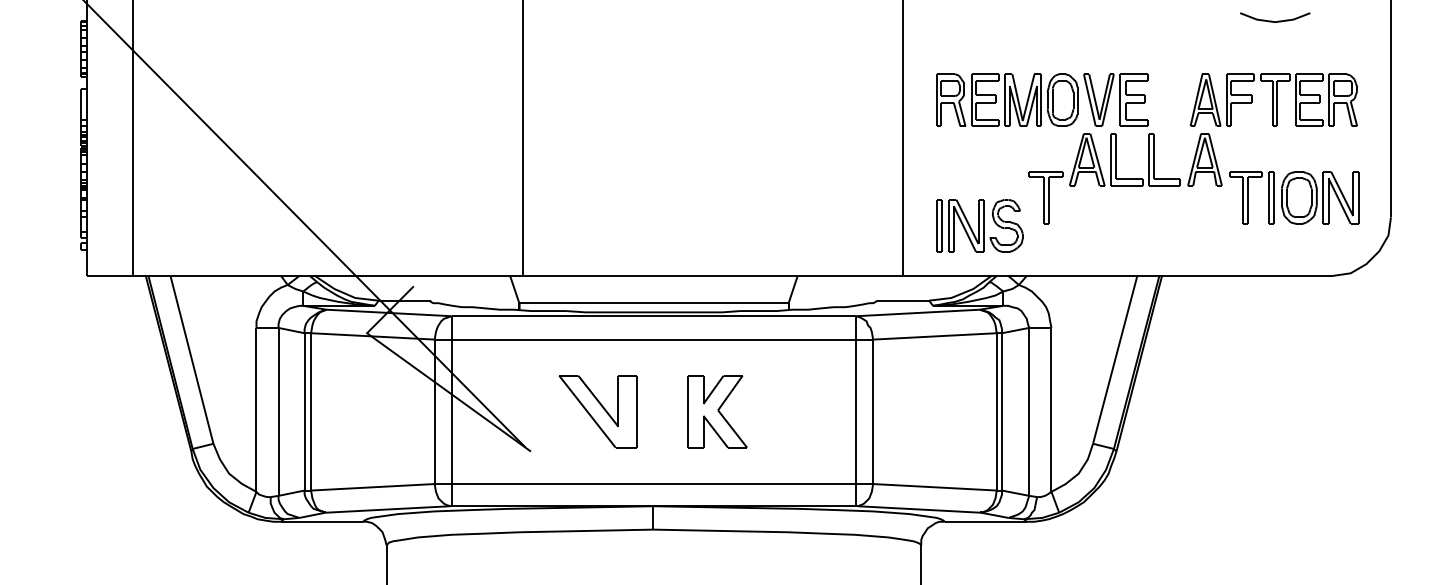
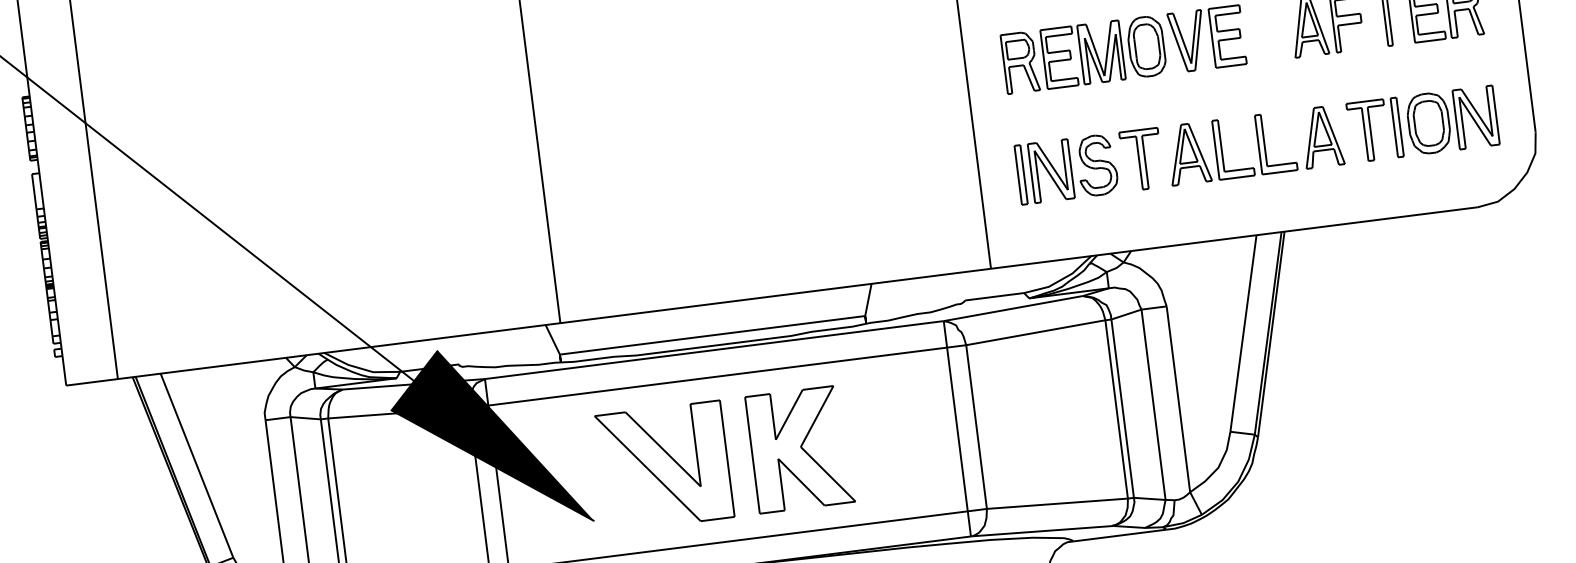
part: (1145, 159) -> (1254, 145), moved
part: (979, 225) -> (1066, 168), moved
fill: (449, 368) -> (490, 438), added
part: (597, 411) -> (664, 466), size x1.43
part: (717, 411) -> (800, 448), size x1.43

